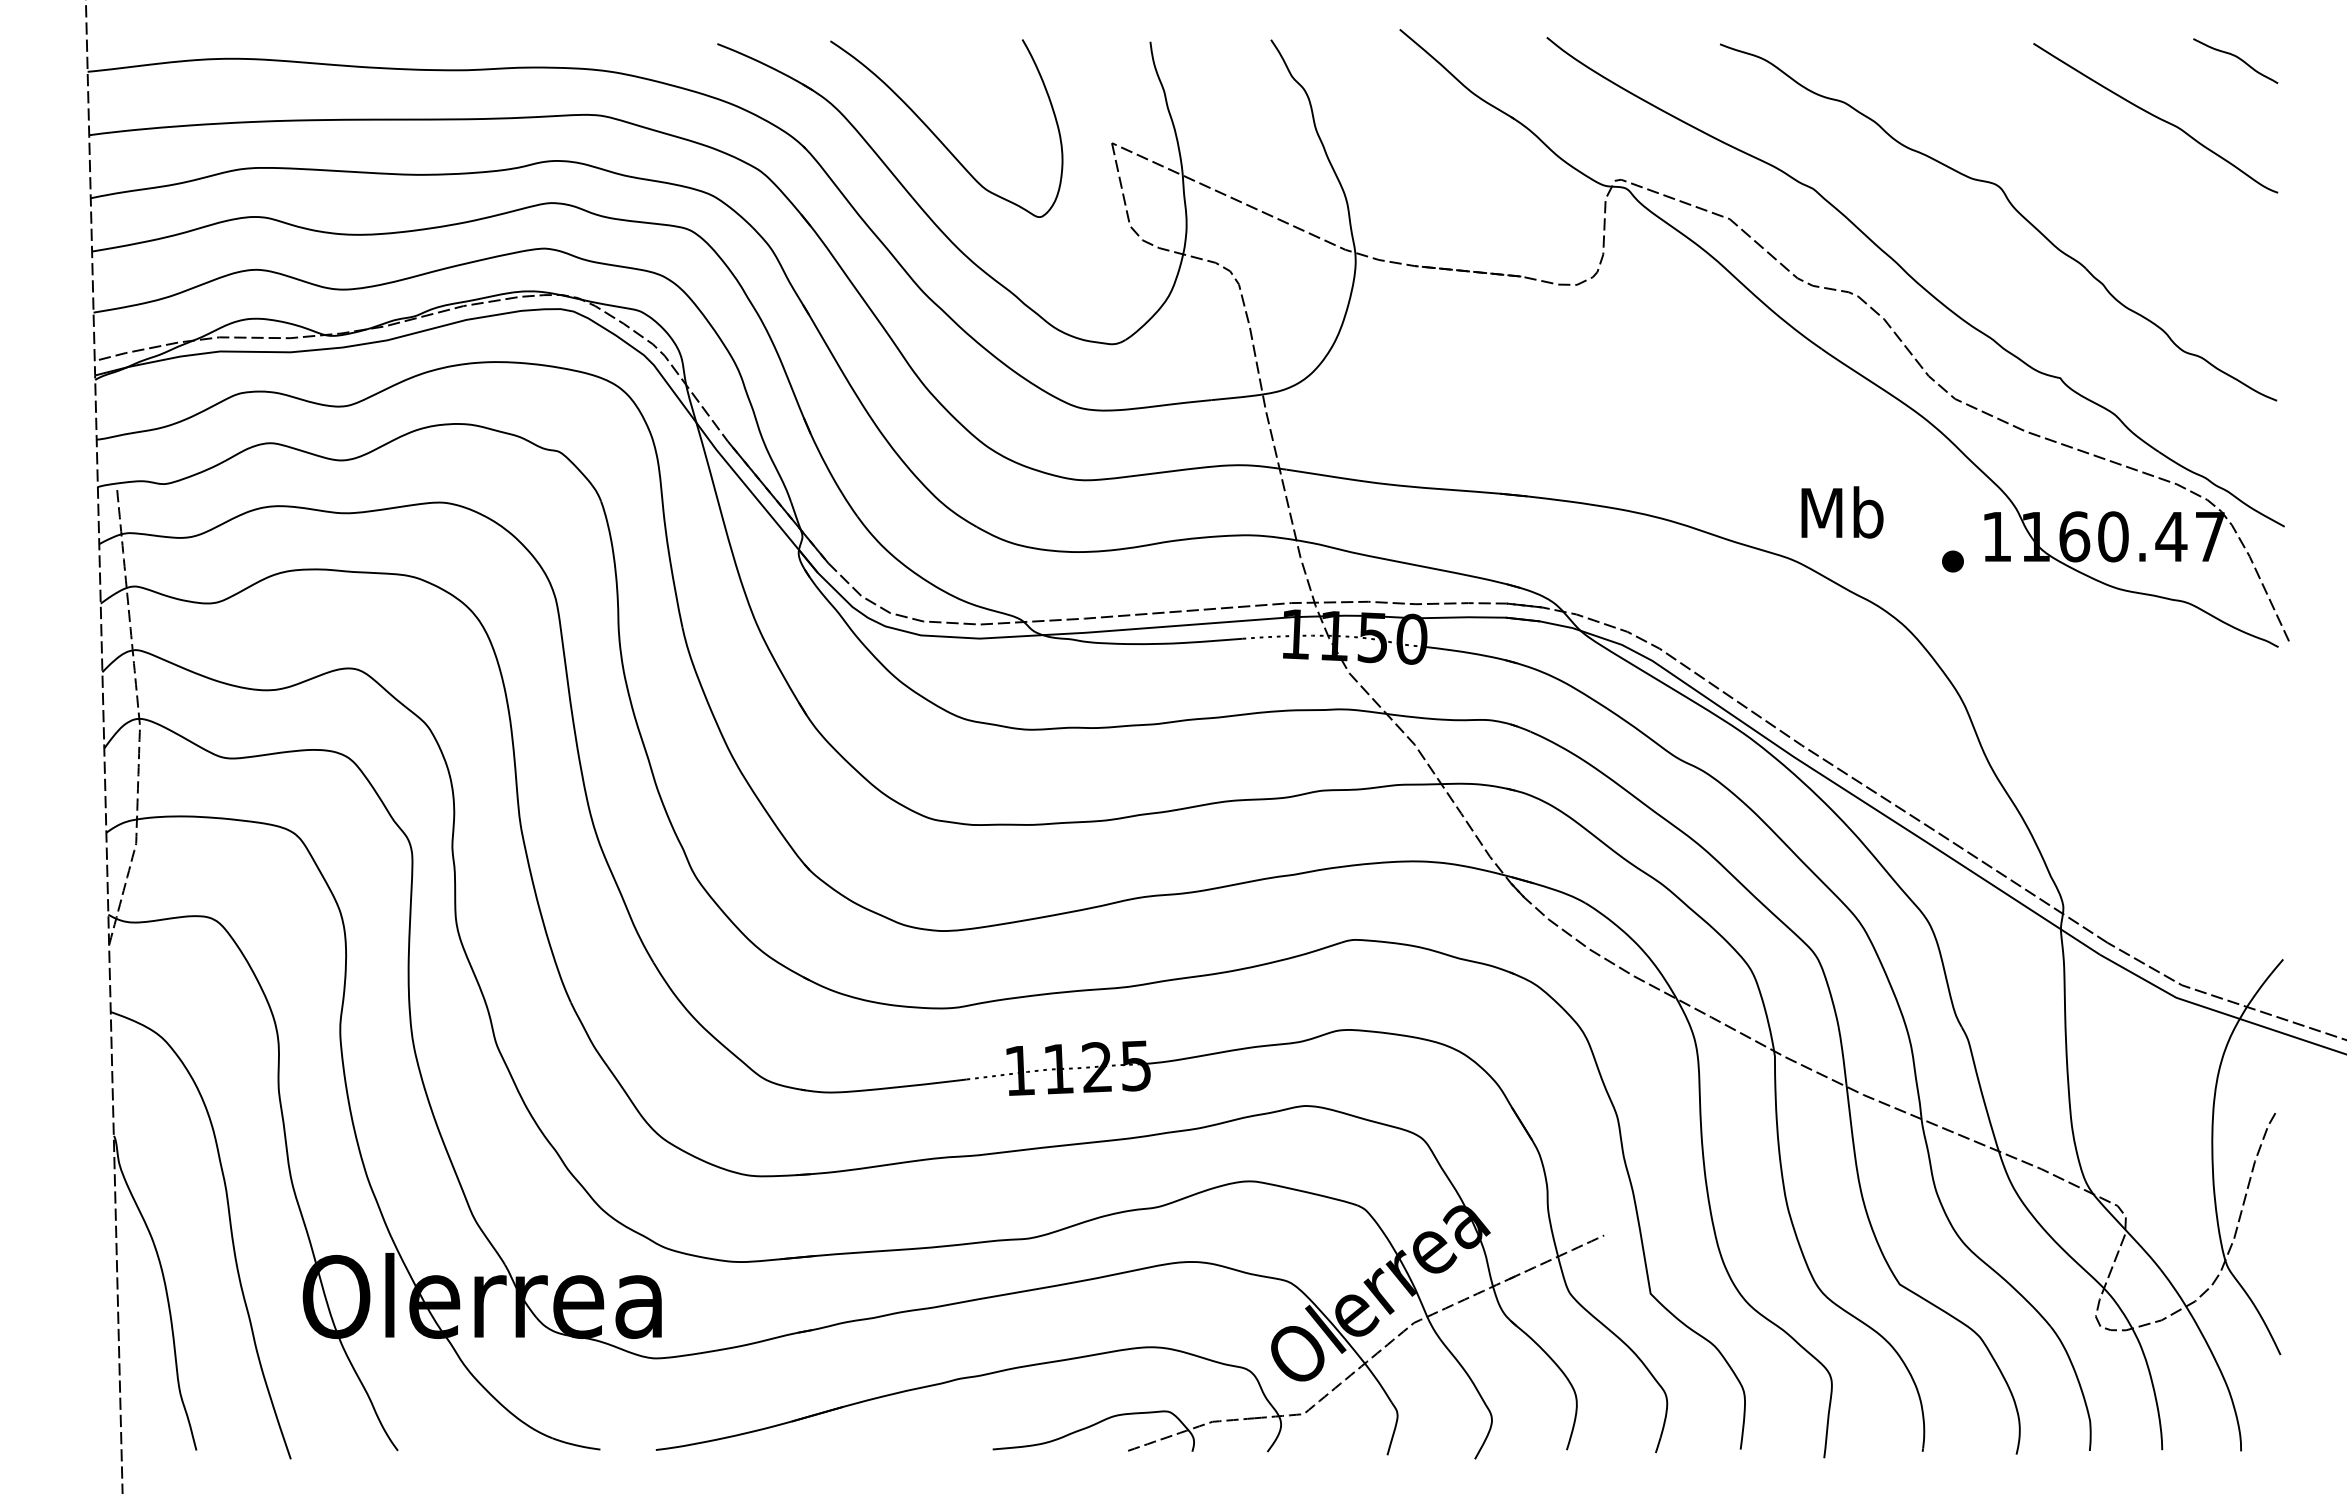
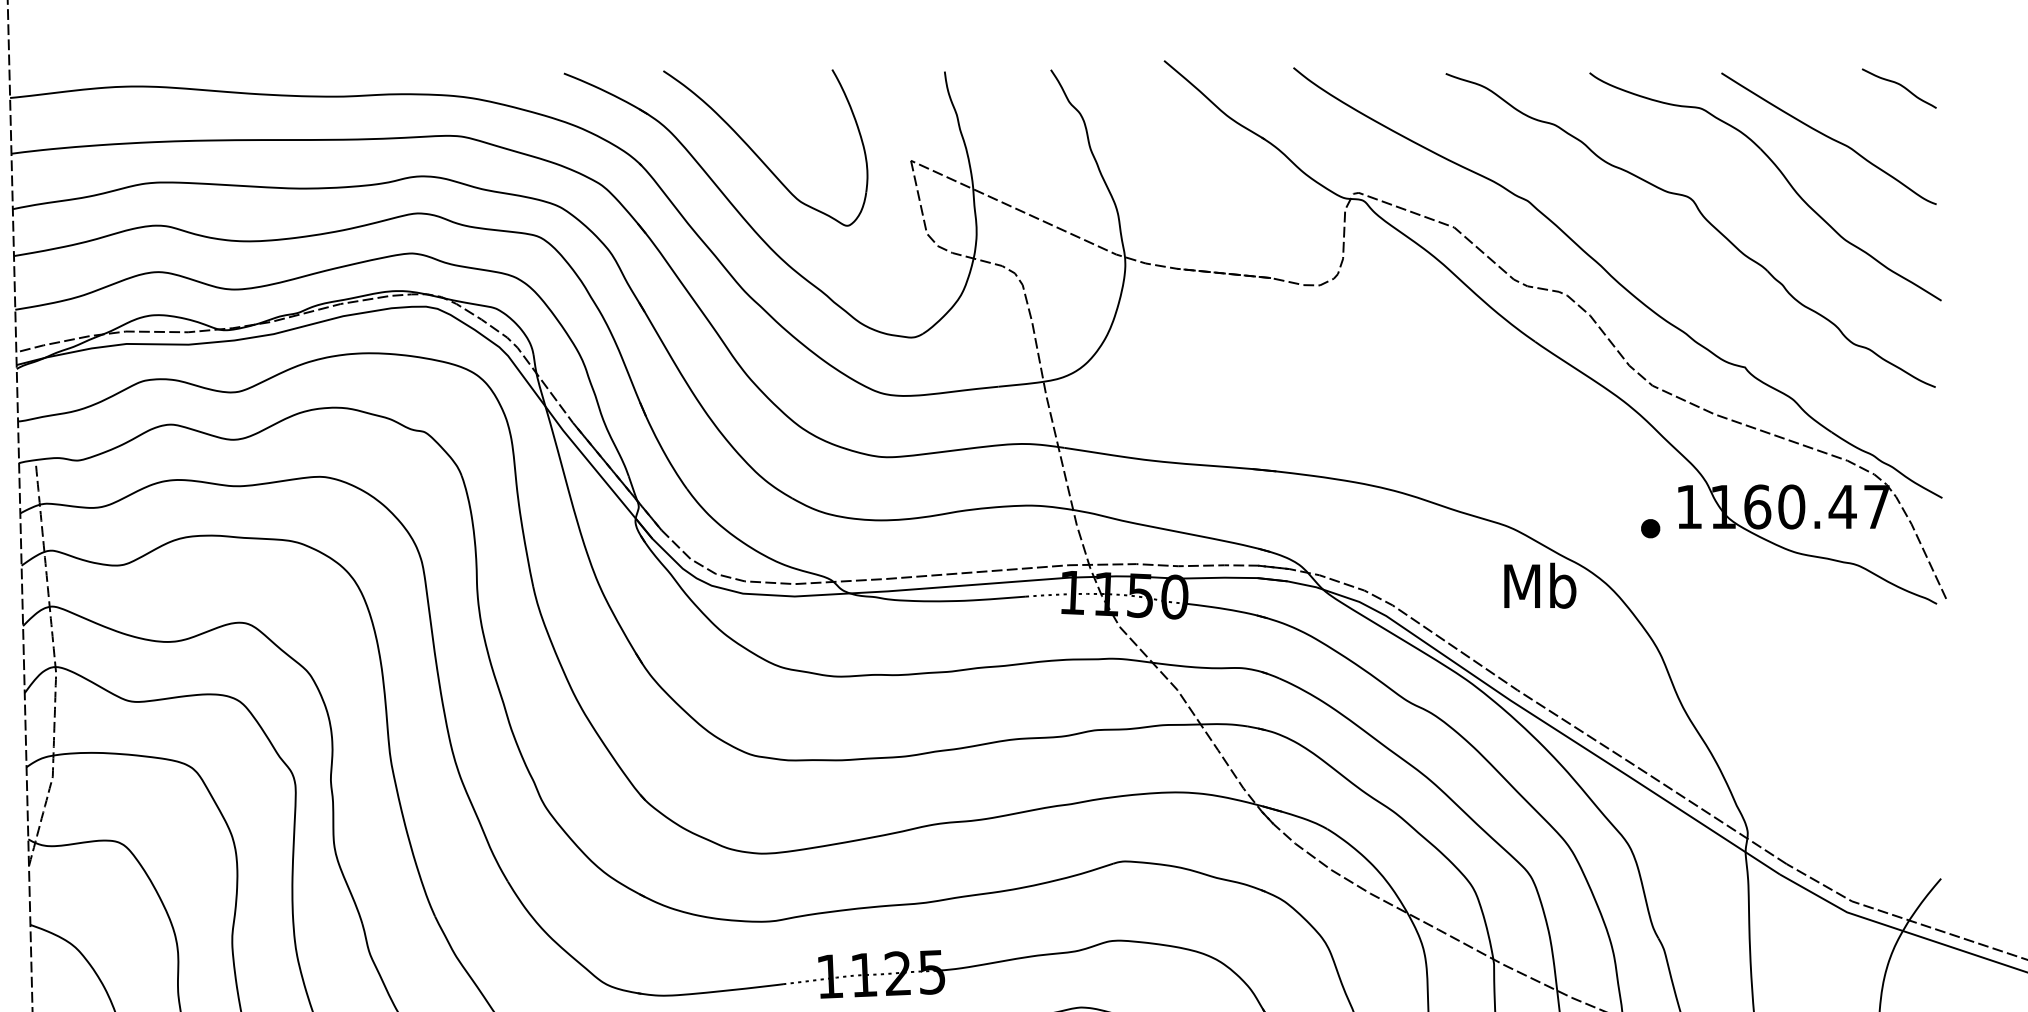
part: (2101, 158) -> (1781, 174), added
text: (1842, 512) -> (1540, 585), moved

